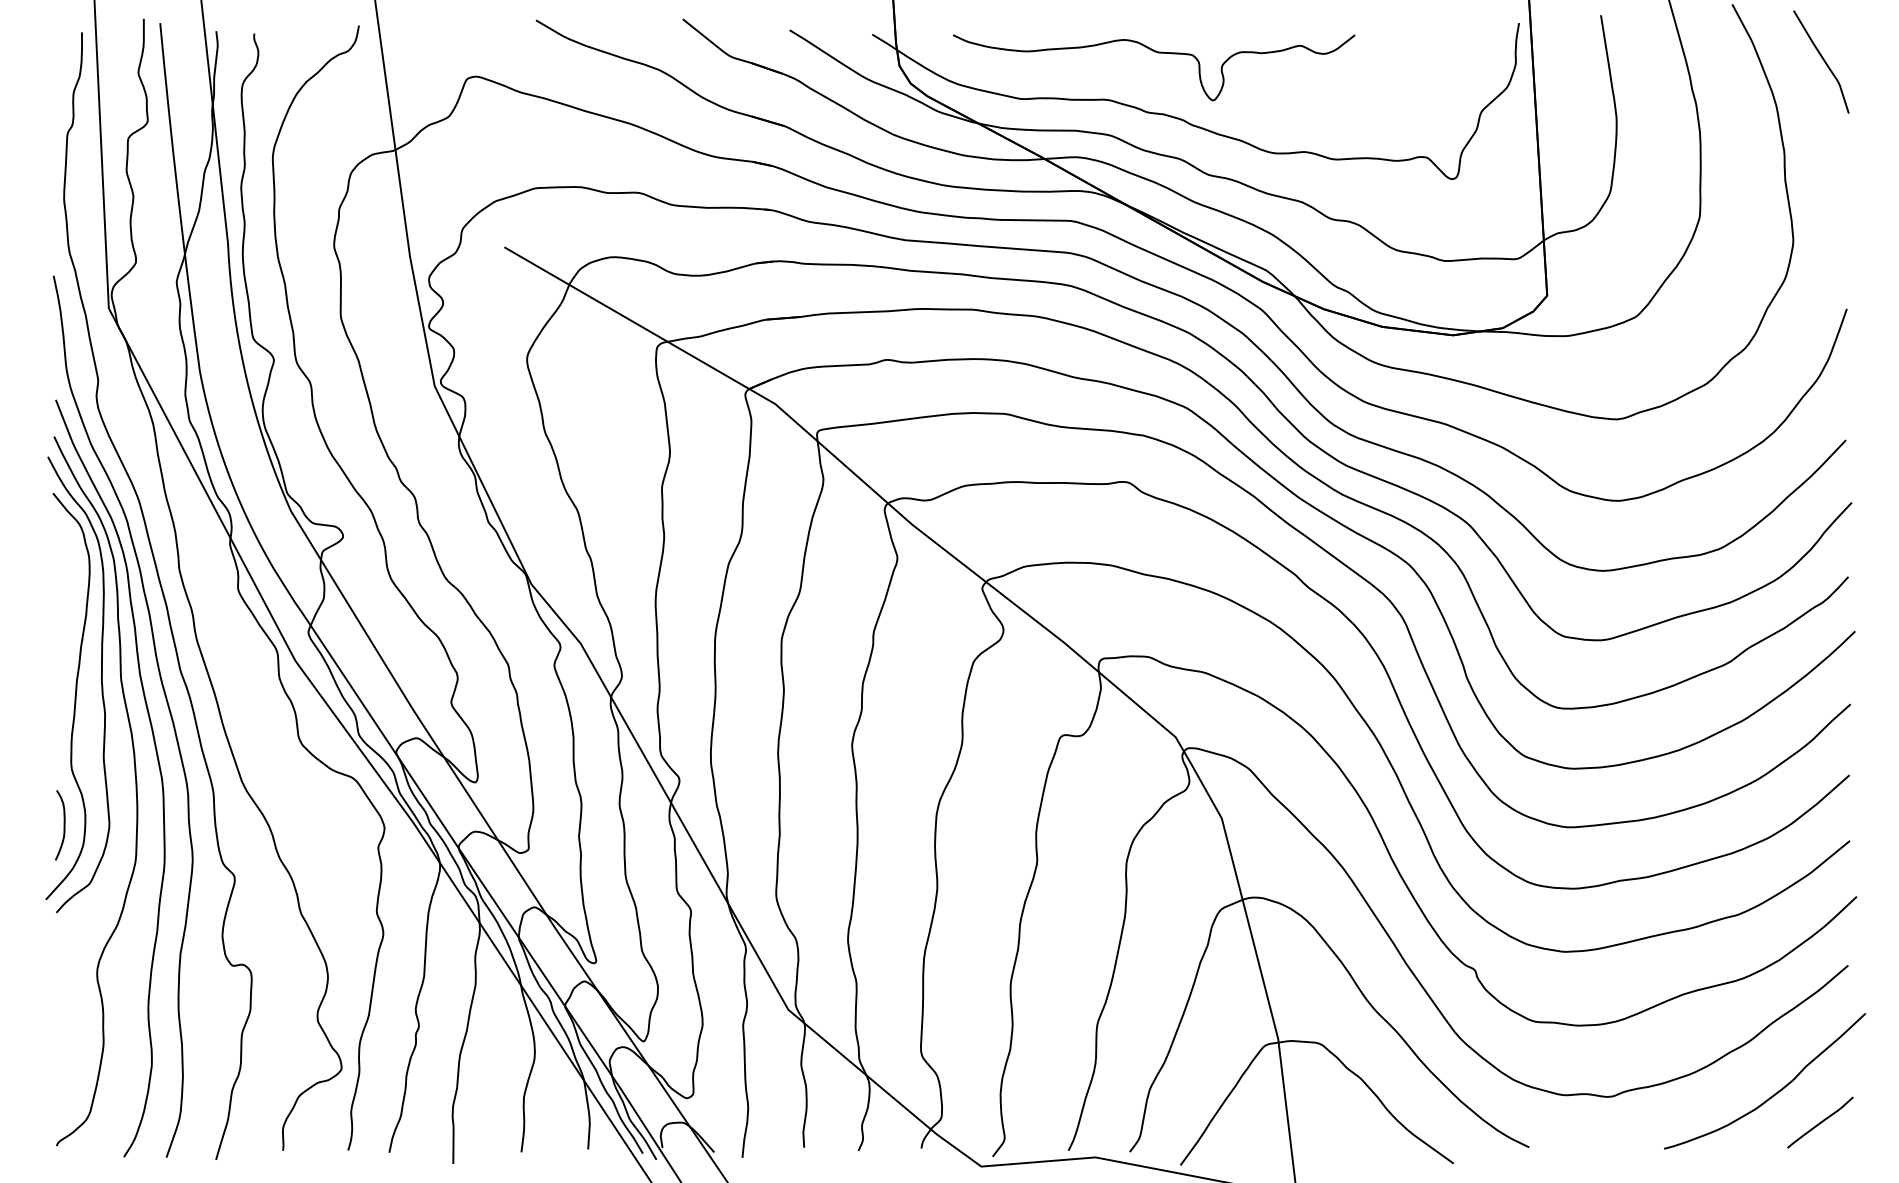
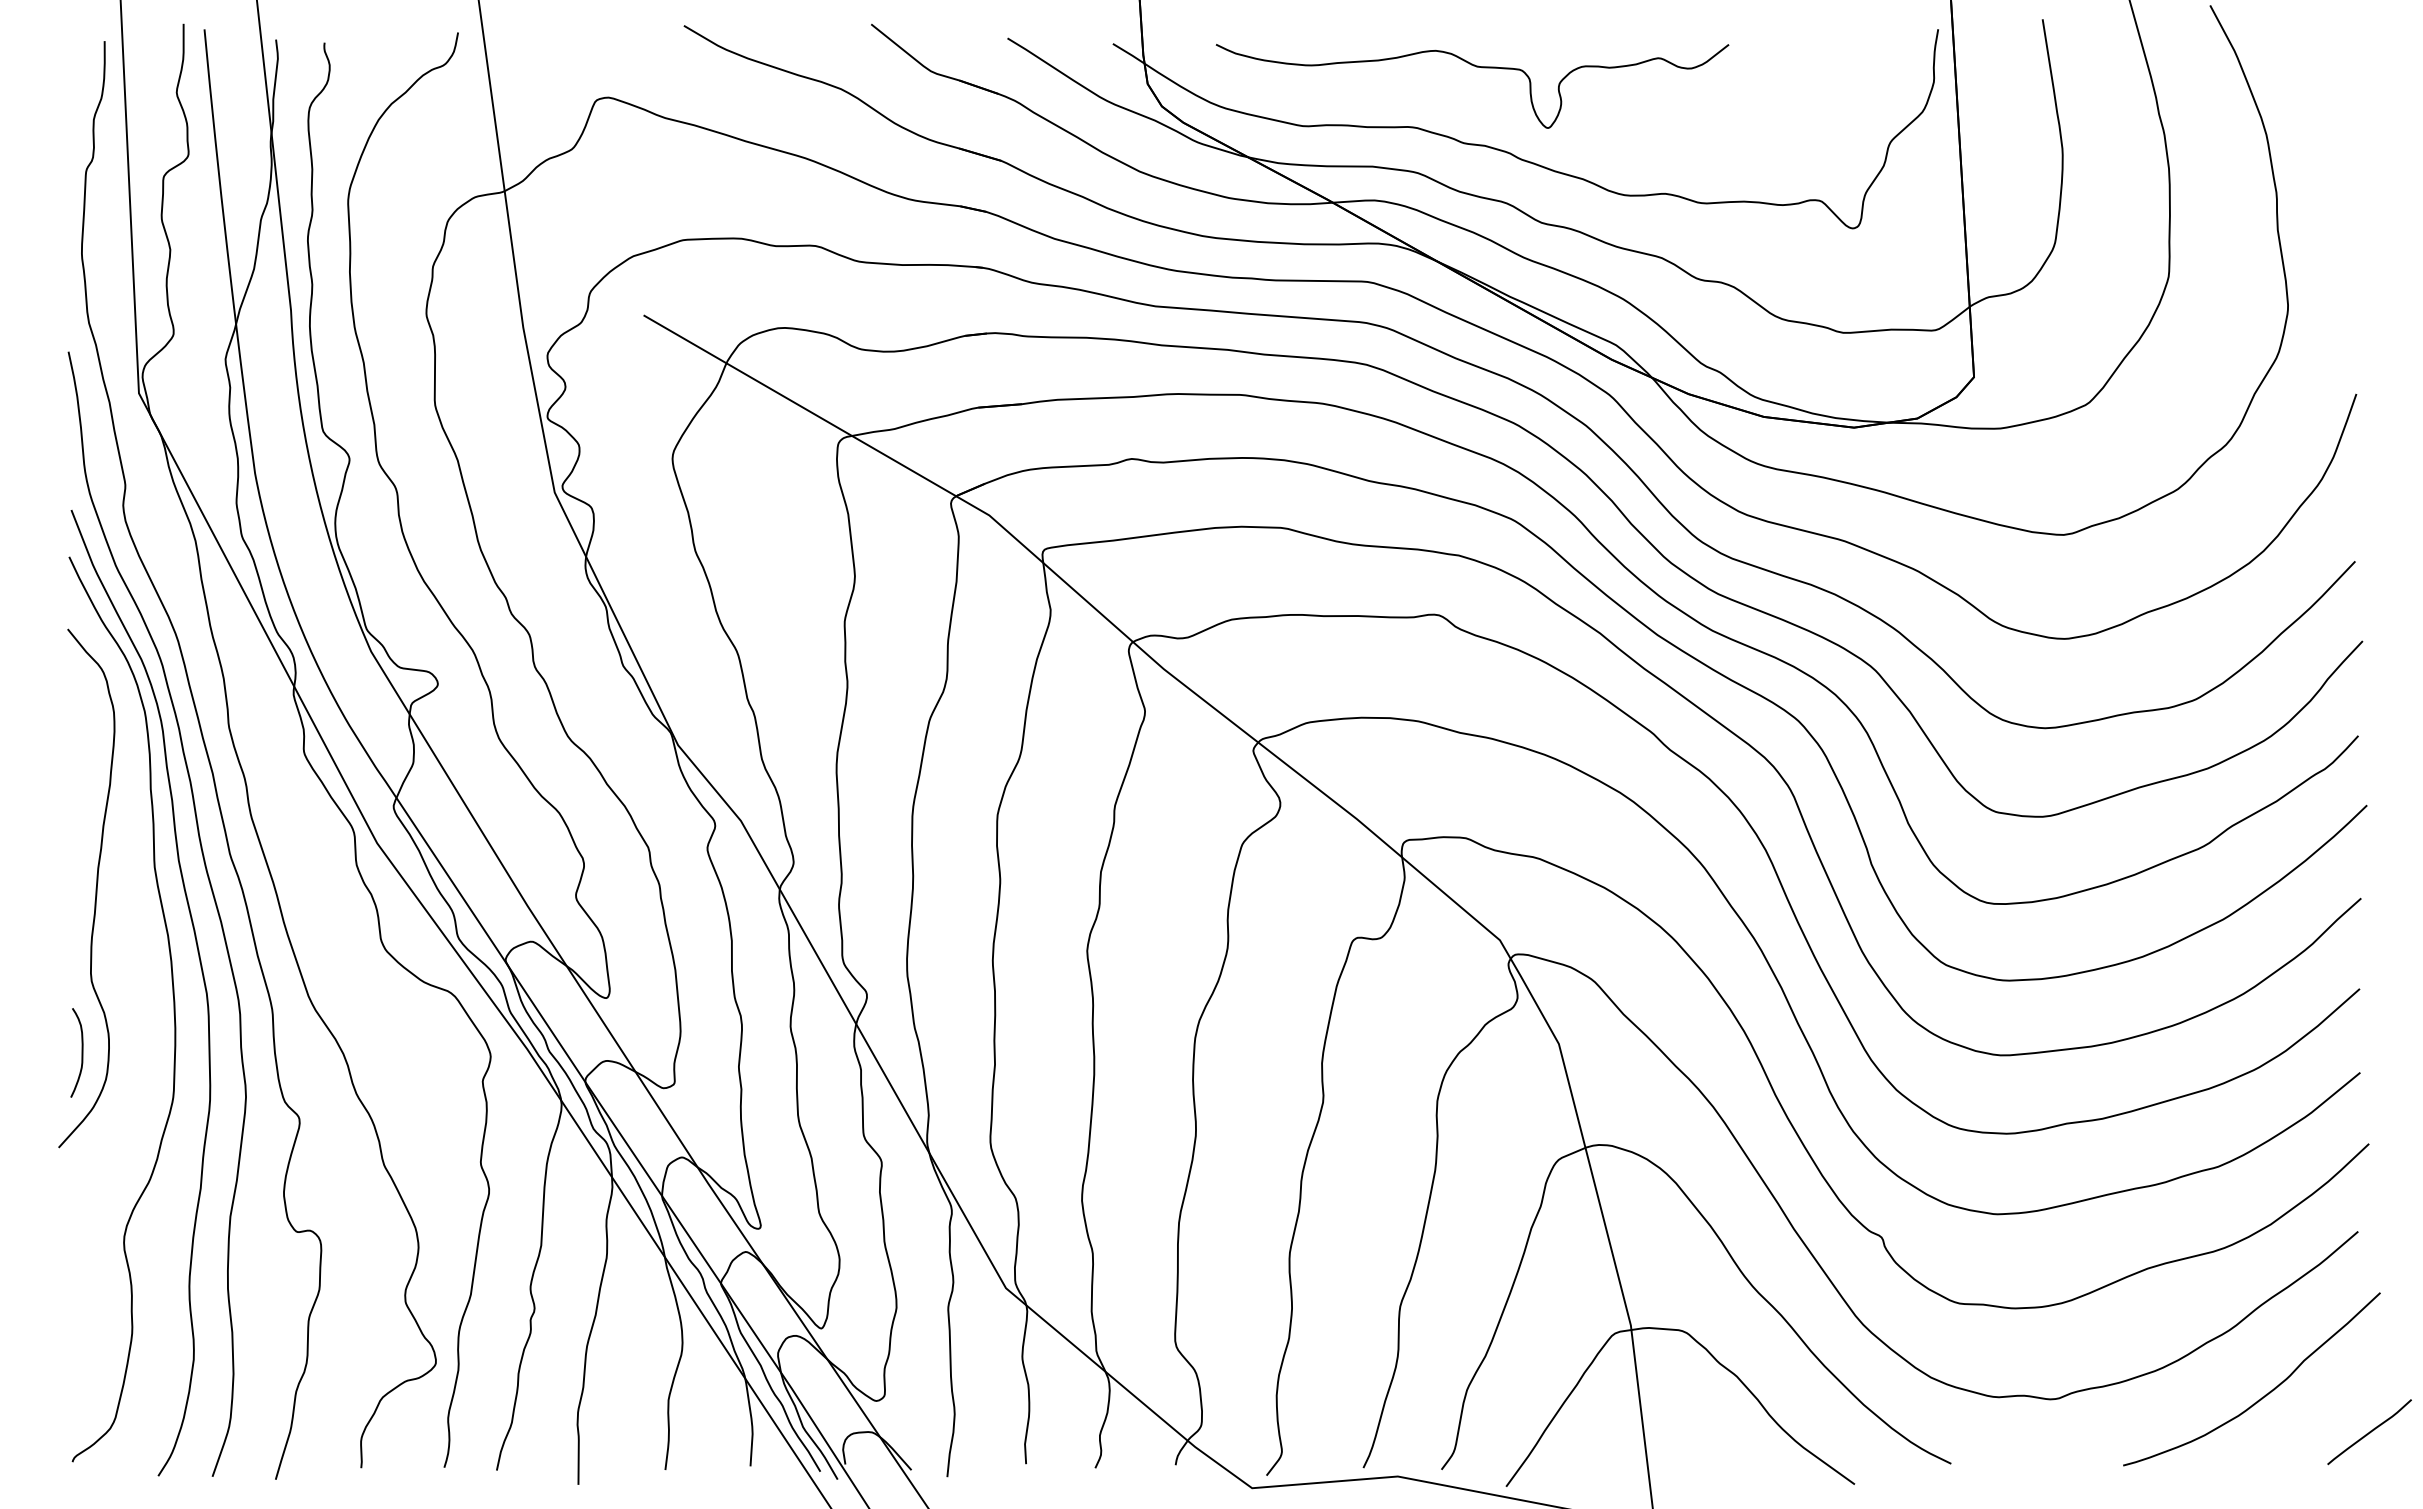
curve: (1823, 60) -> (2326, 77), removed
curve: (101, 684) -> (129, 873), removed
curve: (1820, 1122) -> (2369, 1432), moved

